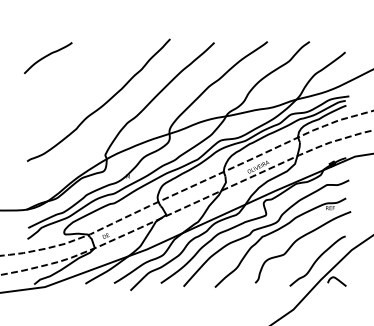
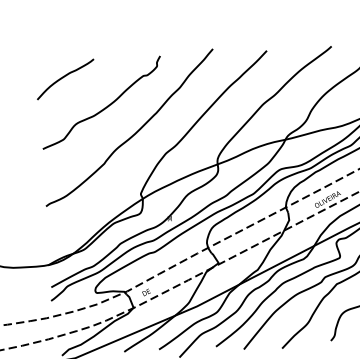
curve: (80, 81) -> (106, 105), added

